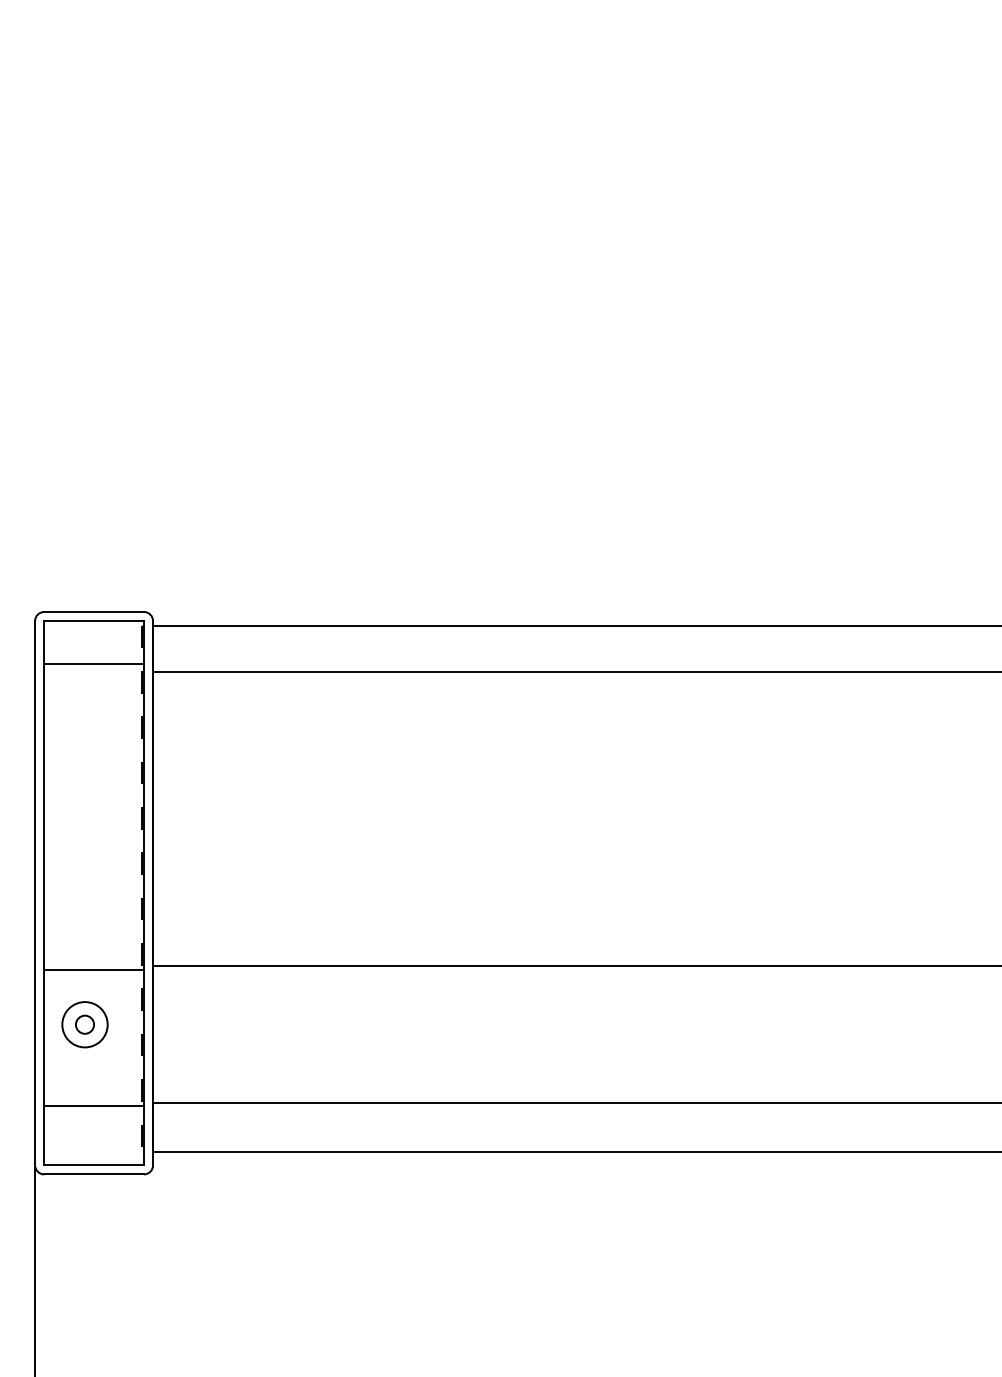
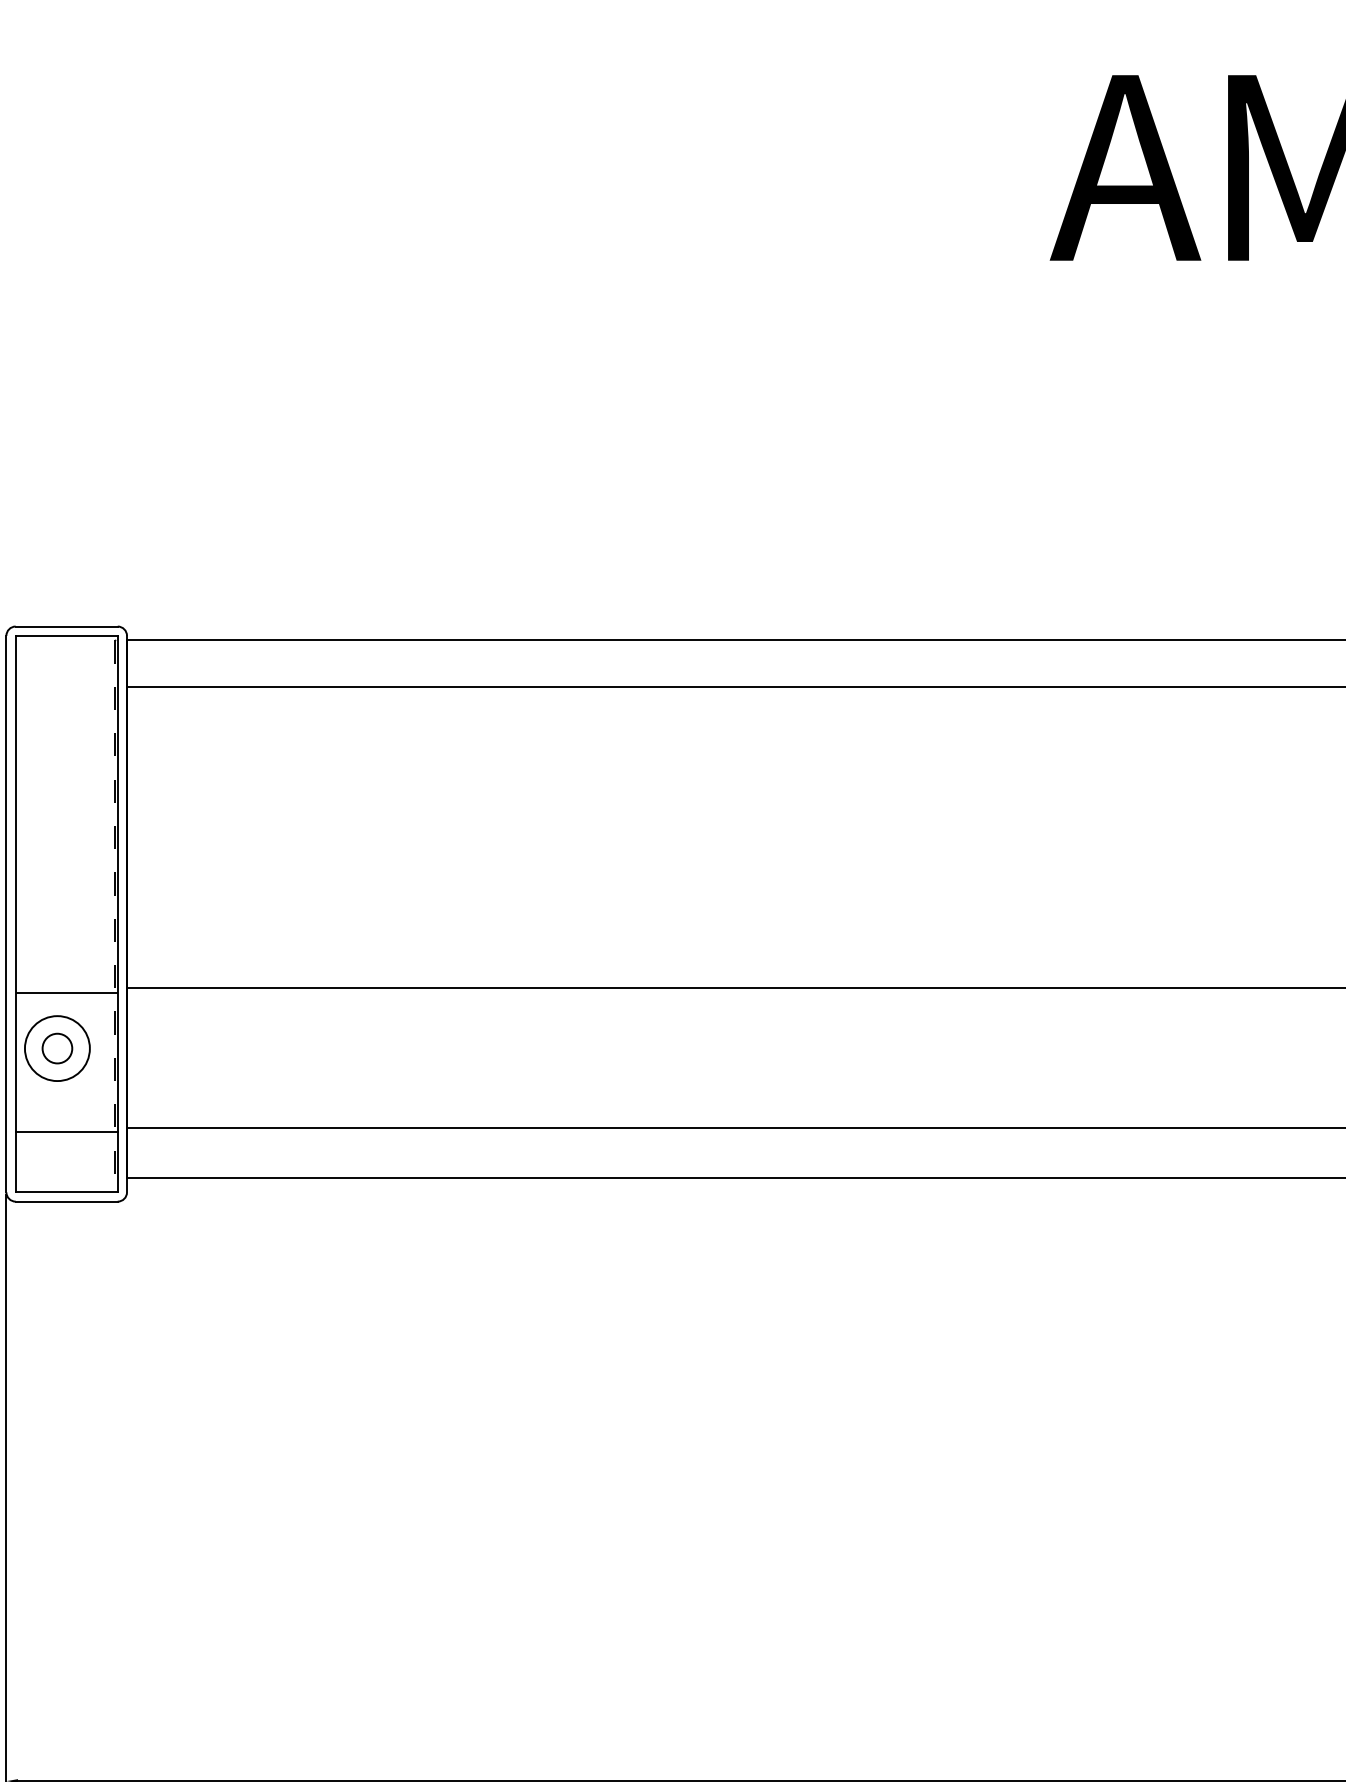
line: (93, 663) -> (66, 679), removed
circle: (85, 1024) -> (57, 1048), size x1.4
circle: (85, 1024) -> (57, 1048), size x1.6

